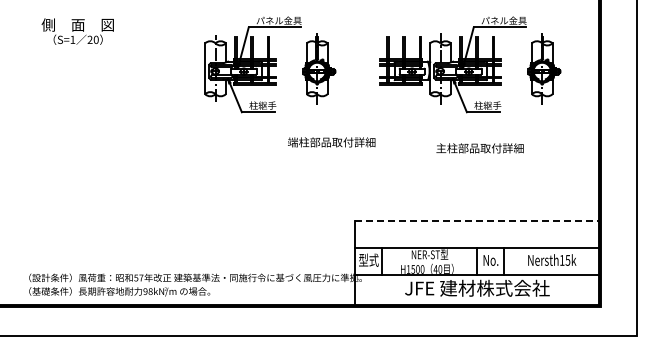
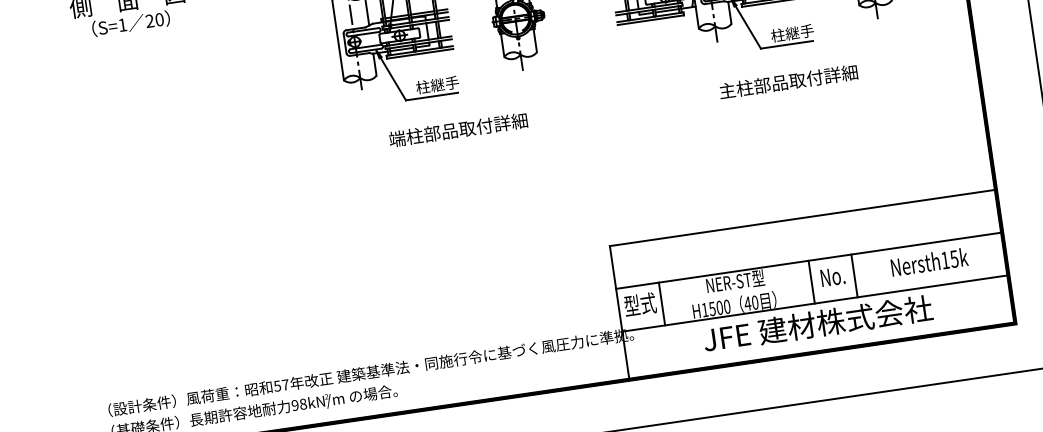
text: (331, 142) -> (458, 130), moved
text: (479, 148) -> (787, 82), moved
line: (477, 221) -> (802, 218), dashed -> solid

